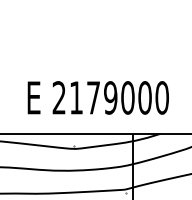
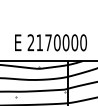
text: (109, 97) -> (56, 42), 2179000 -> 2170000

